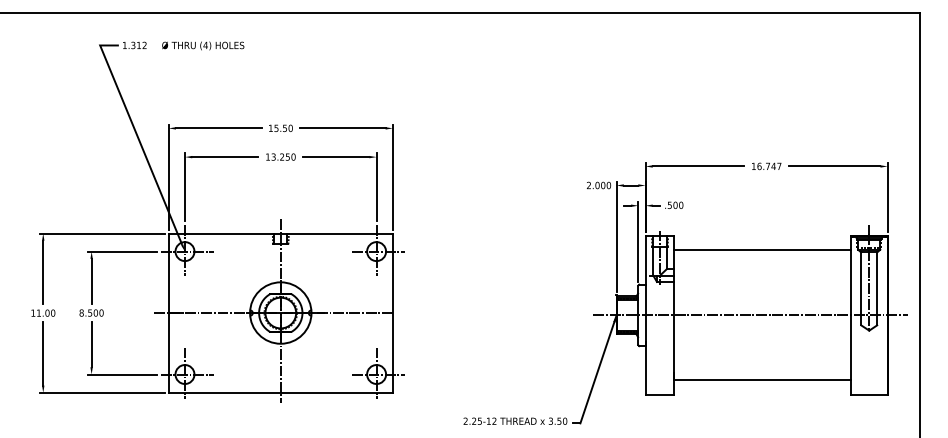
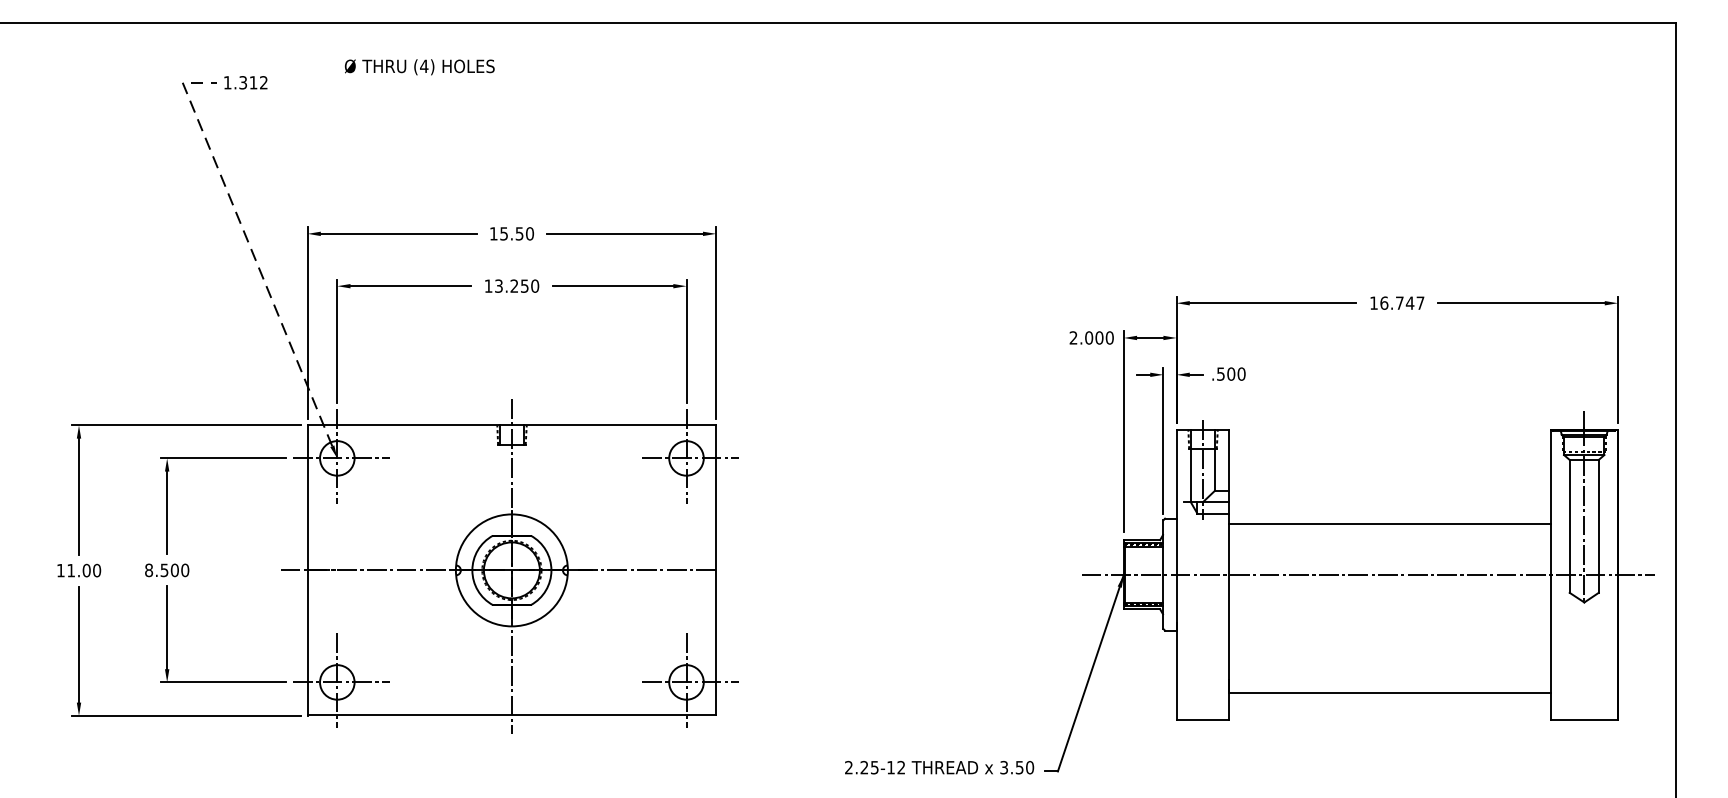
text: (203, 45) -> (420, 66), moved
line: (137, 135) -> (250, 246), solid -> dashed
line: (762, 250) -> (1389, 523), moved

